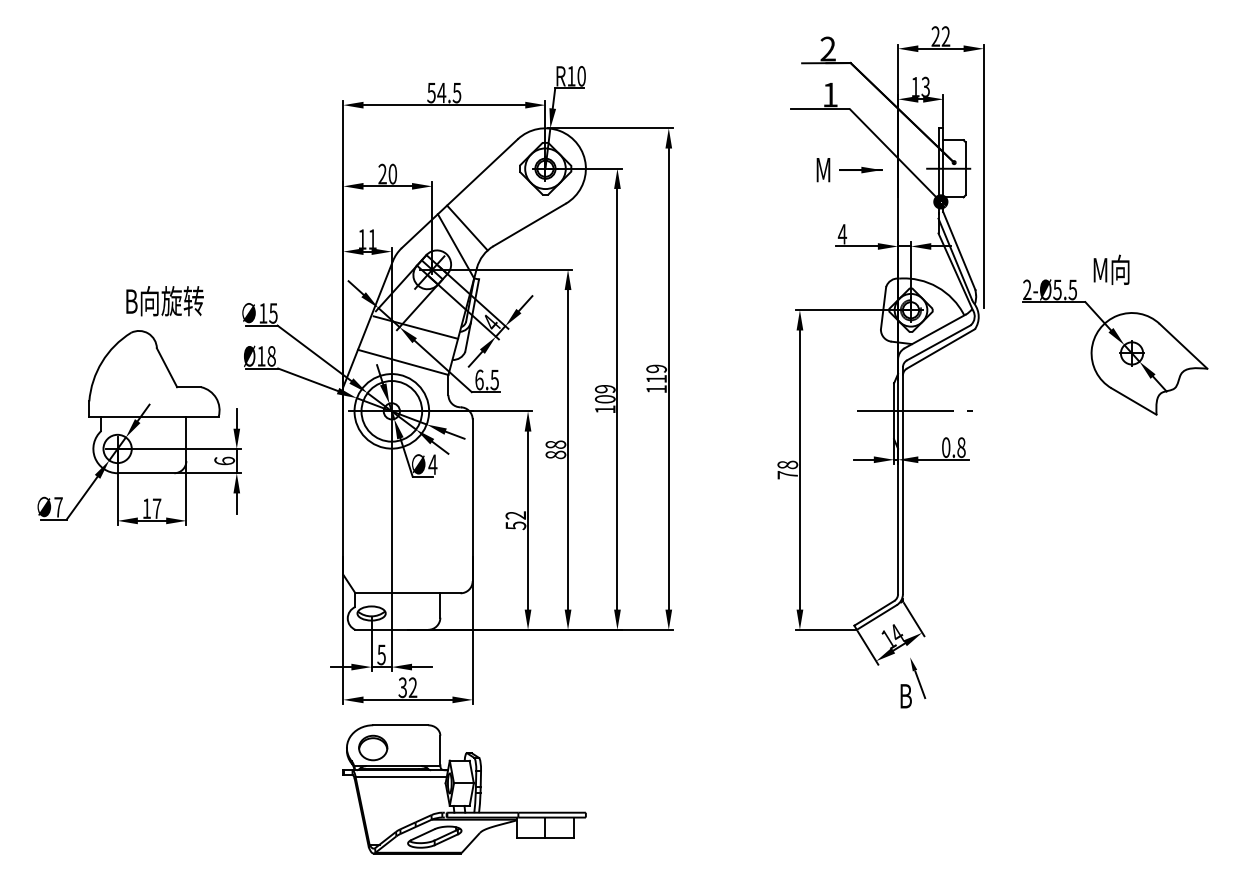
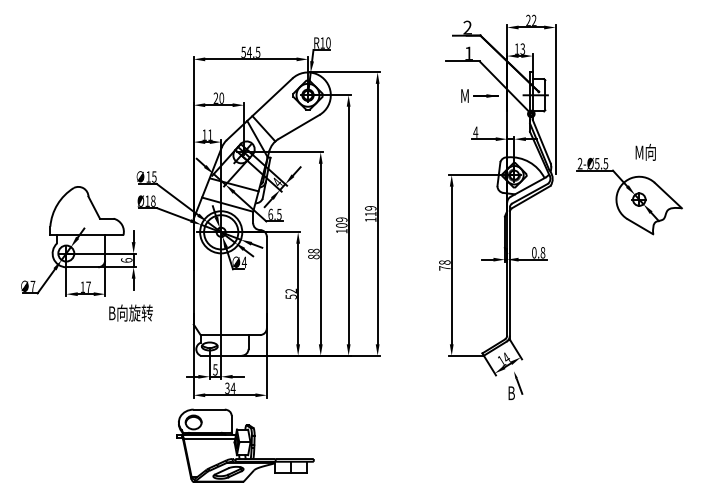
text: (1111, 268) -> (645, 151), moved
text: (163, 300) -> (130, 312), moved
line: (914, 411) -> (516, 232), removed
text: (411, 686) -> (232, 387), 32 -> 34
part: (464, 788) -> (245, 445), moved

